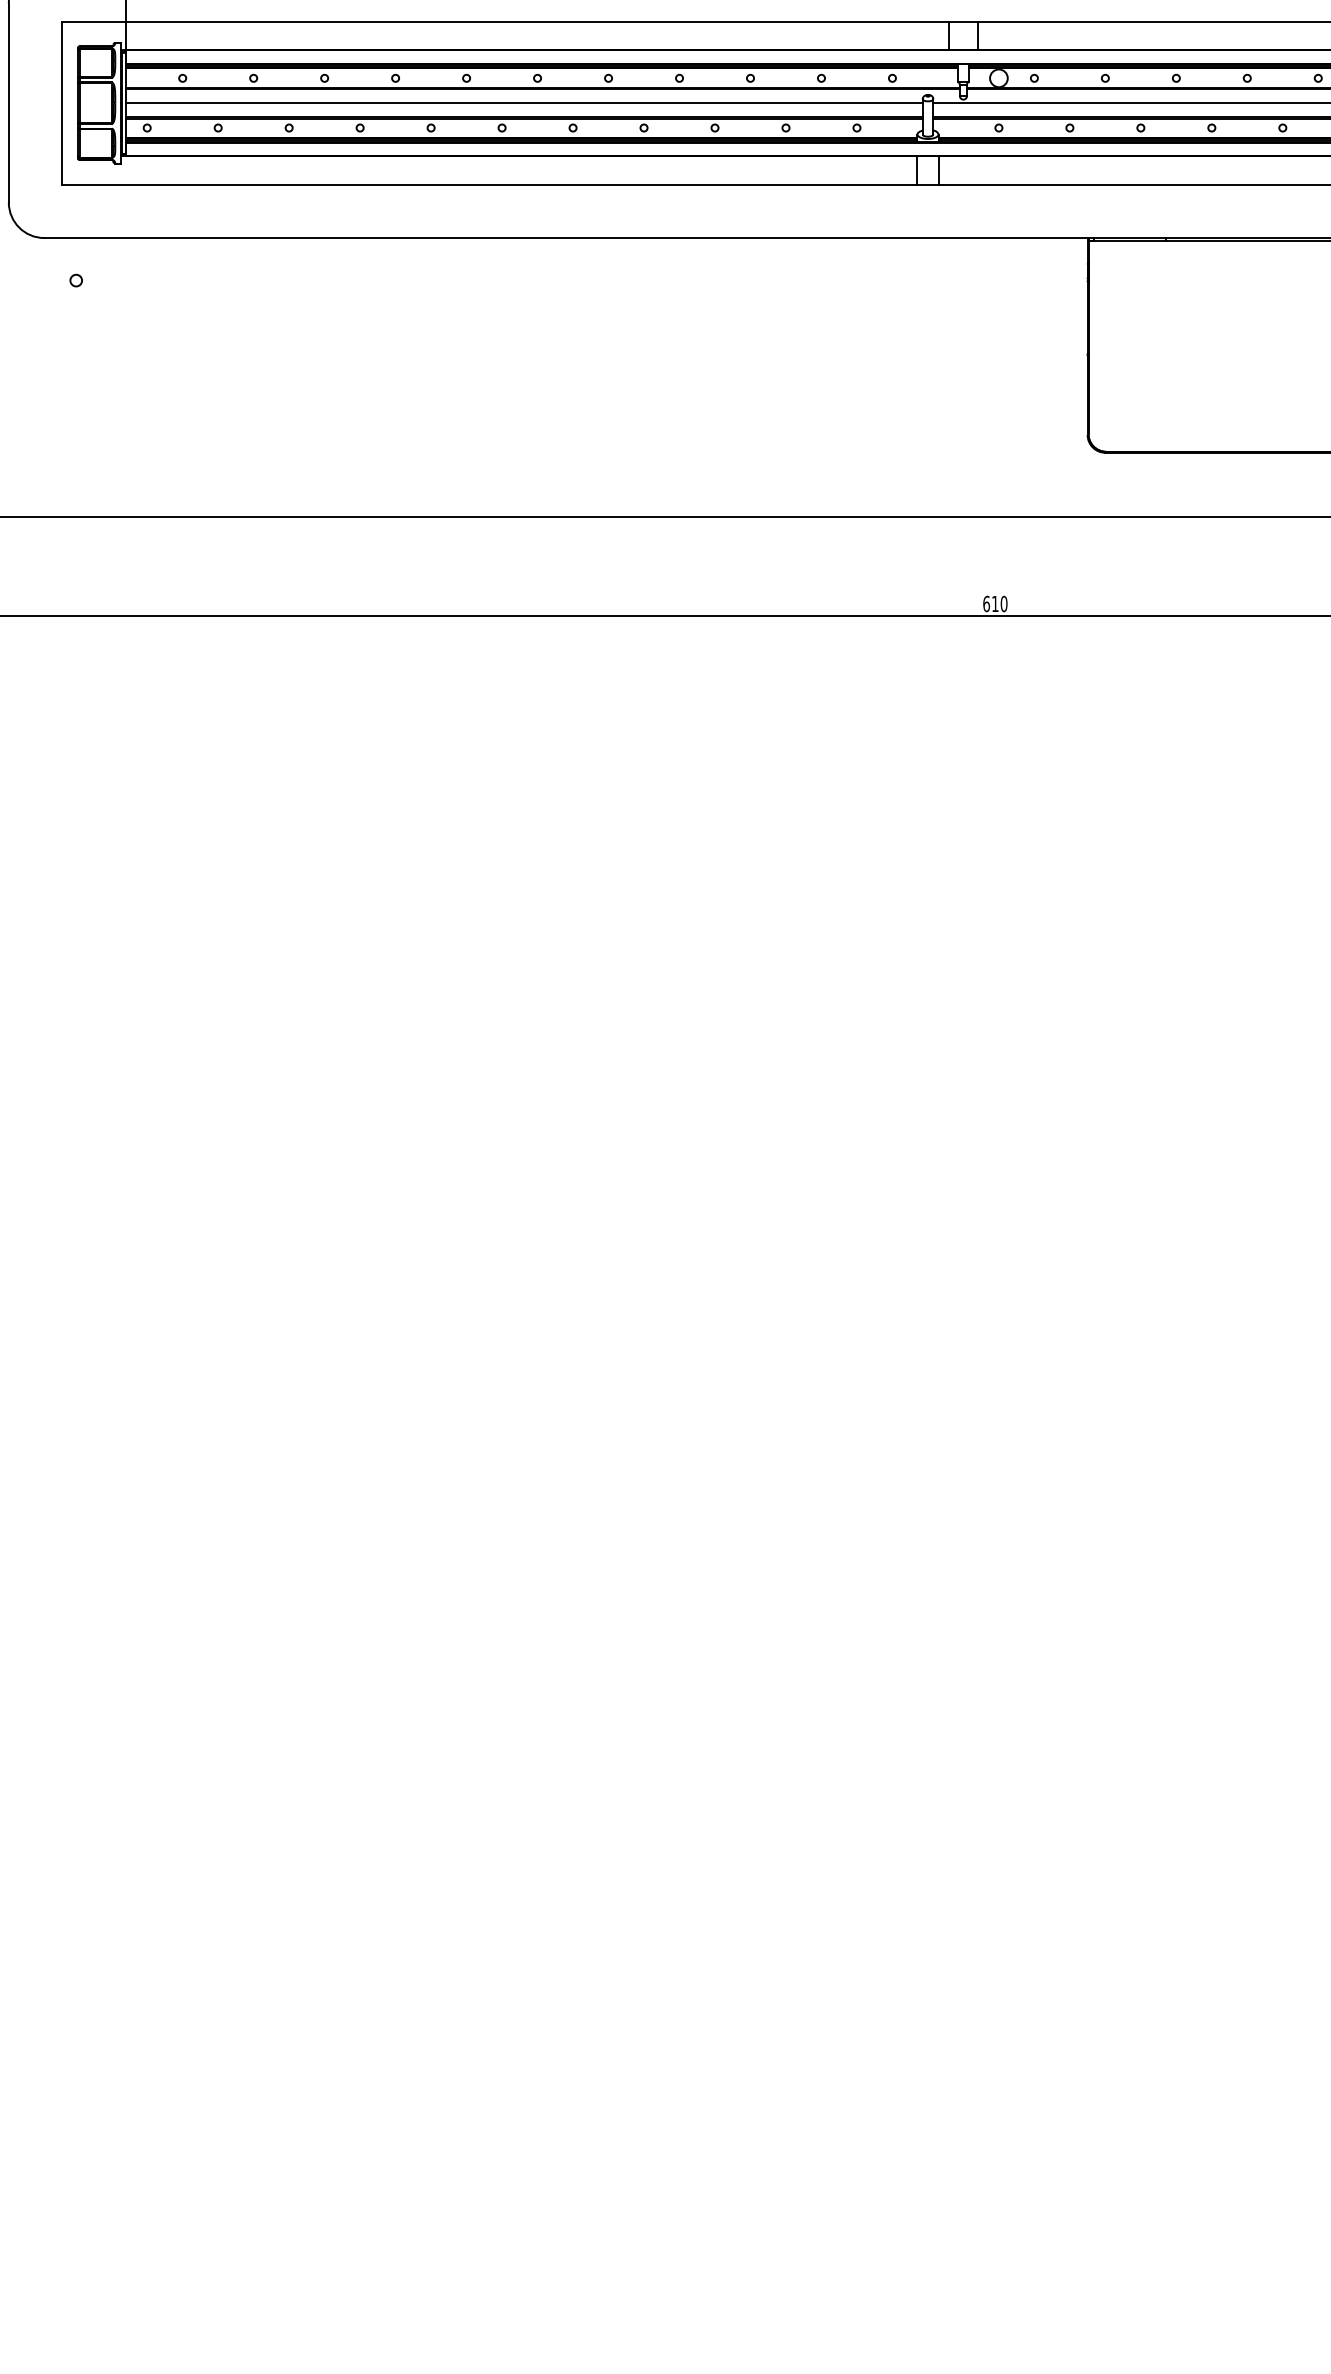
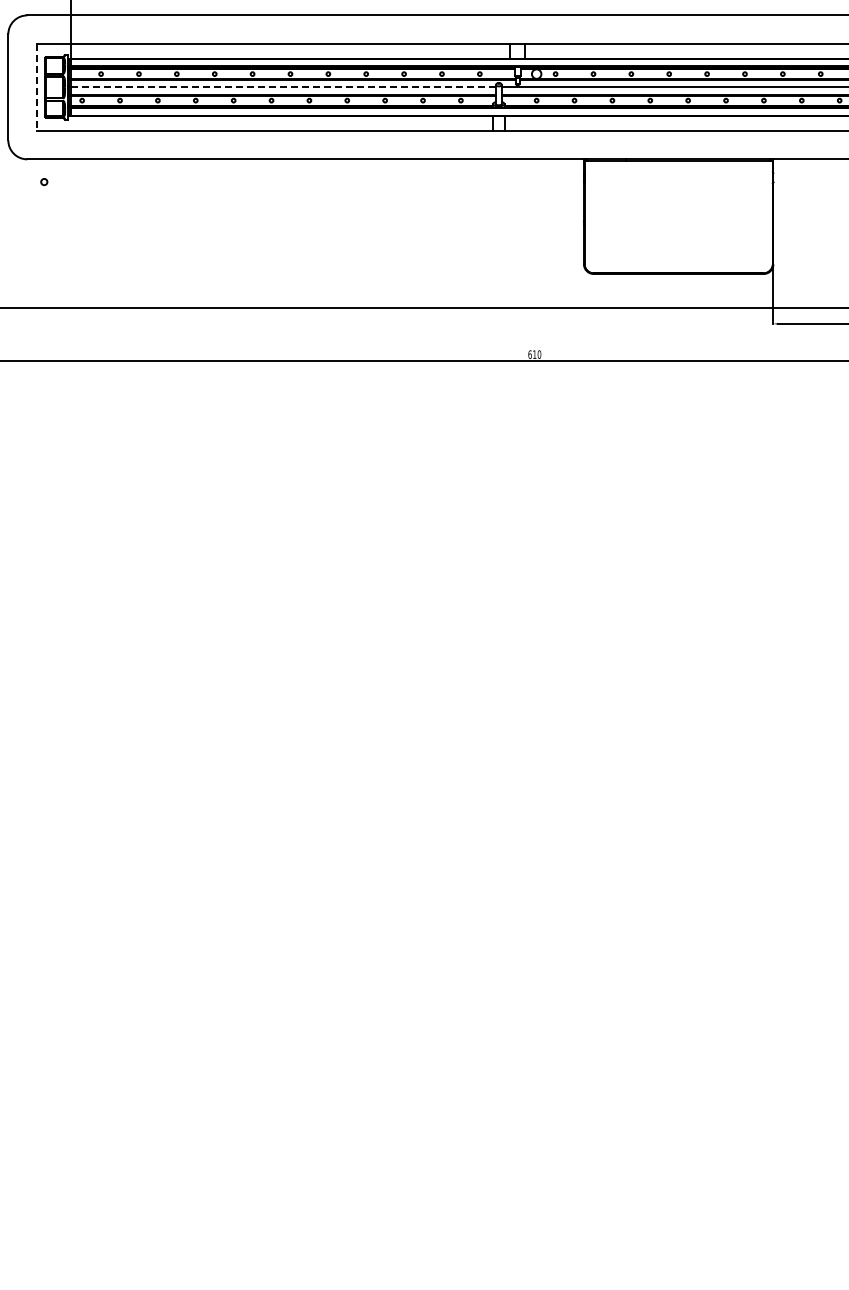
line: (61, 103) -> (36, 87), solid -> dashed
line: (524, 103) -> (283, 87), solid -> dashed

